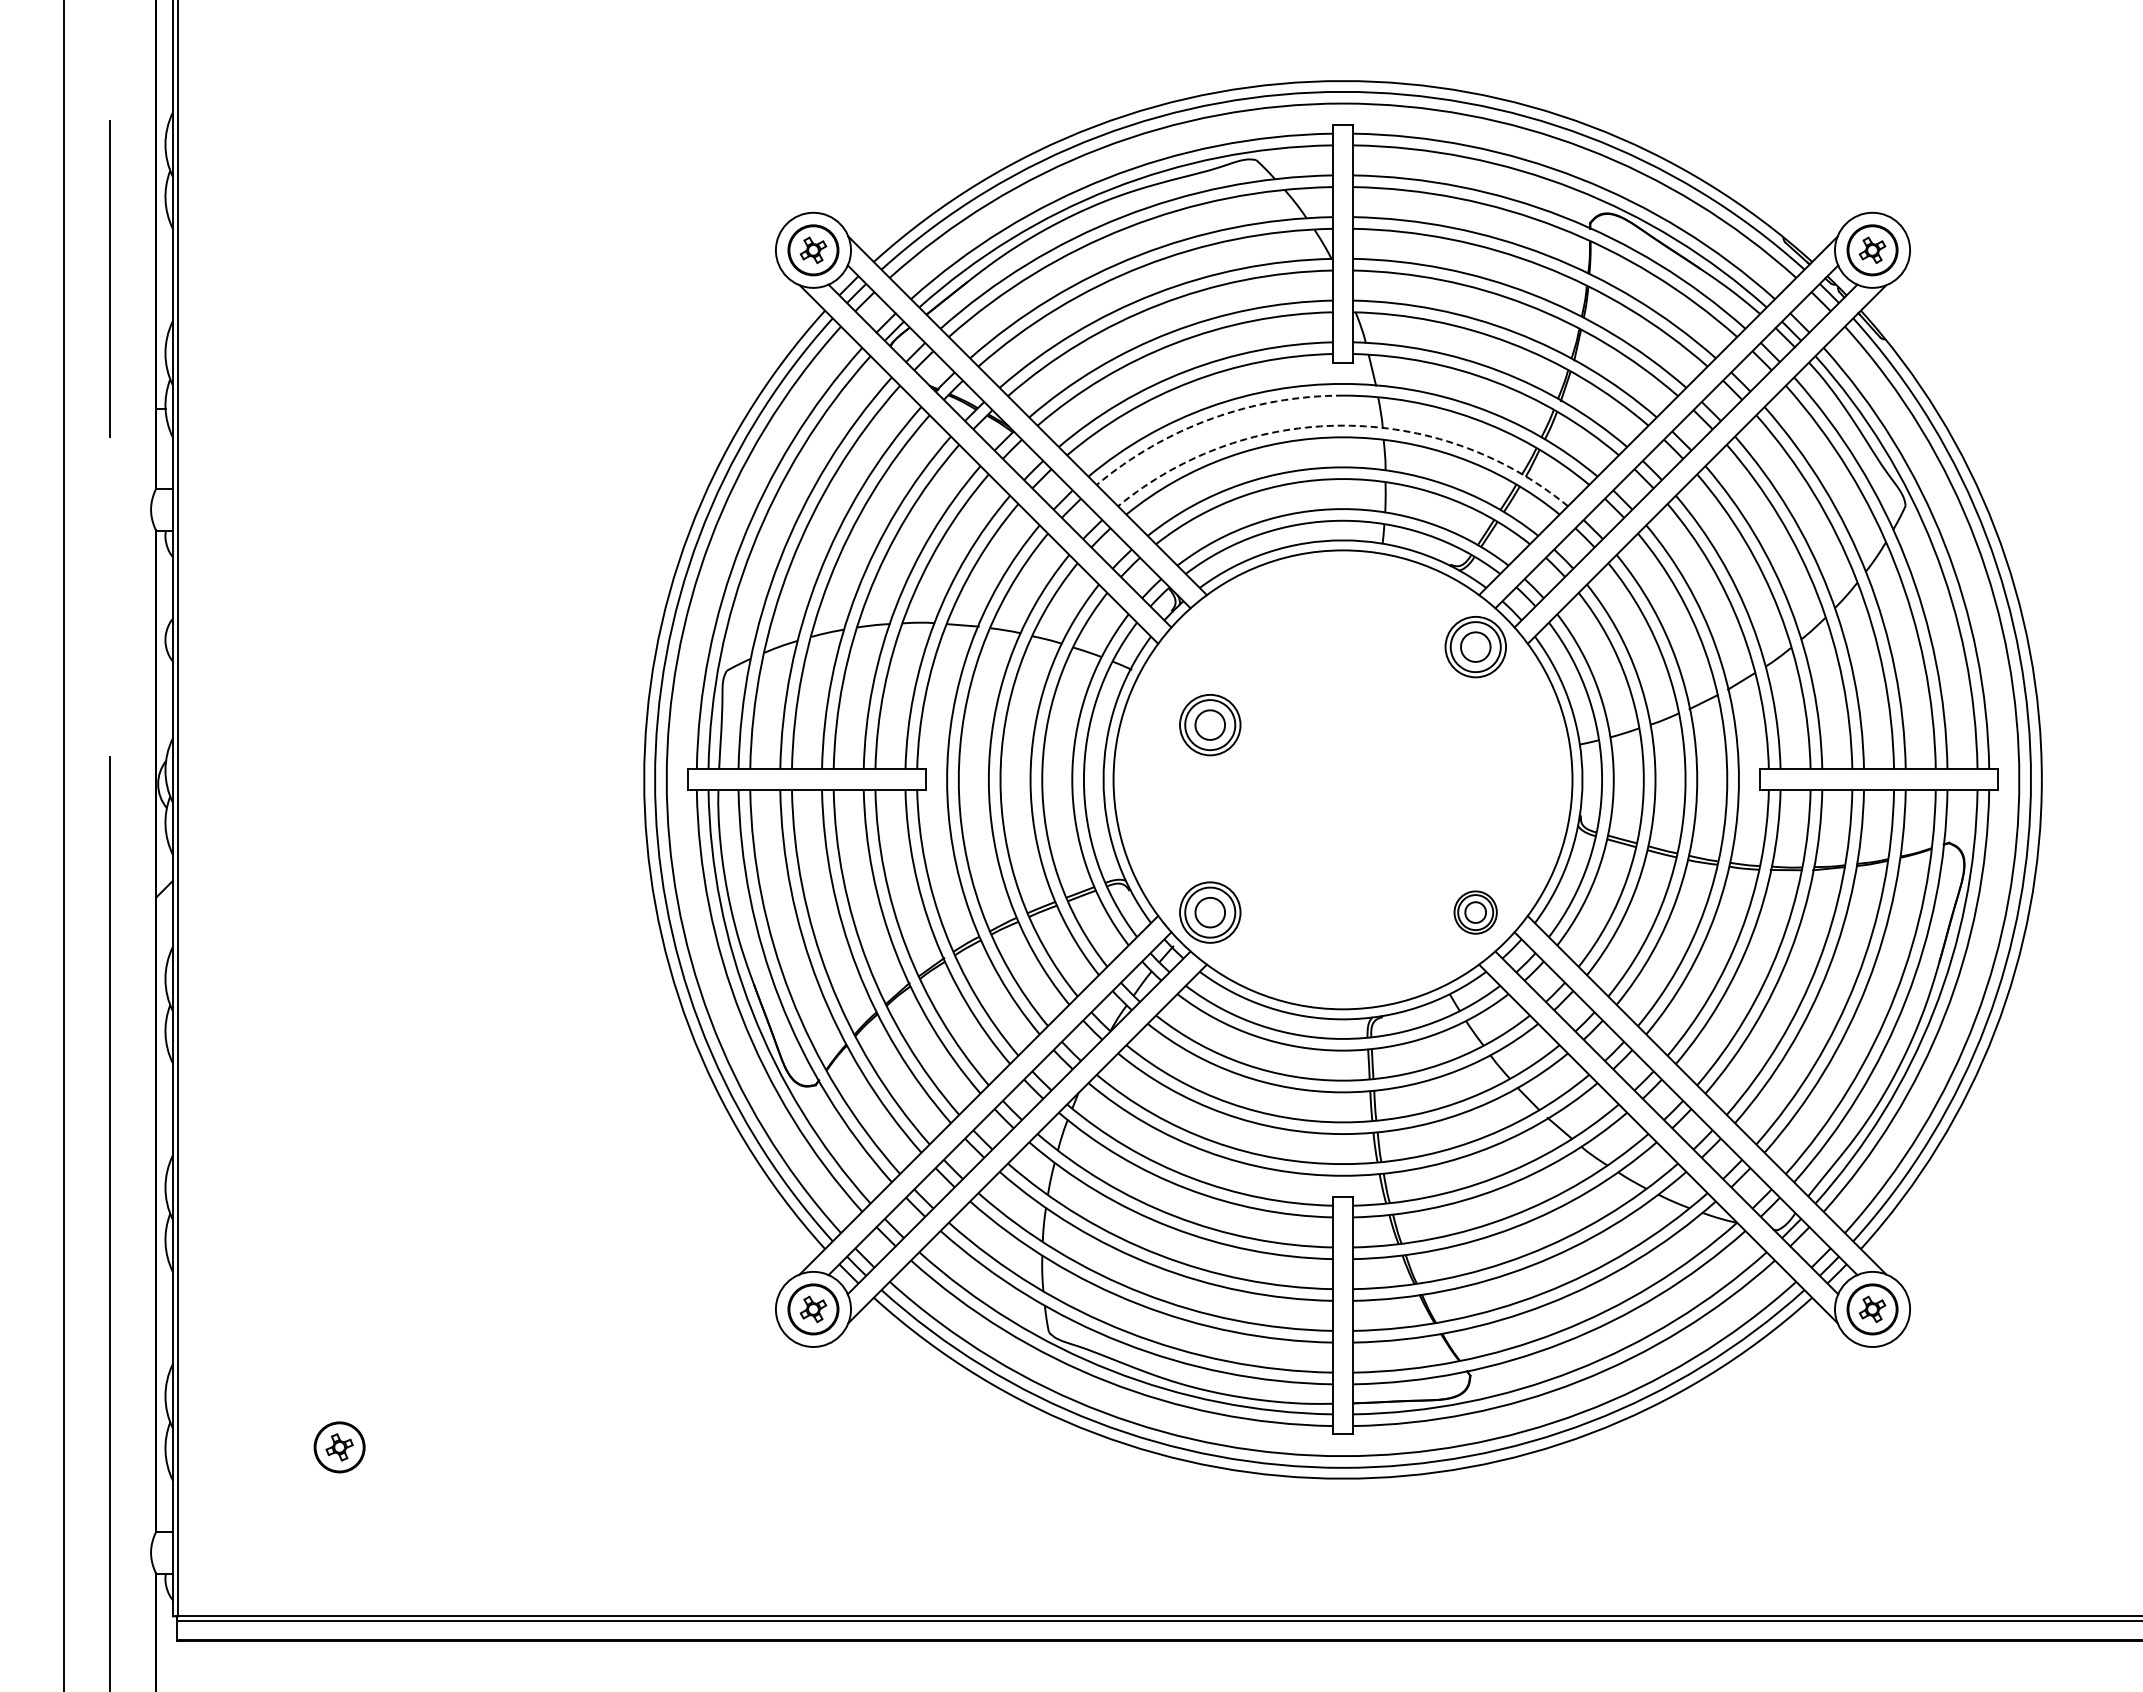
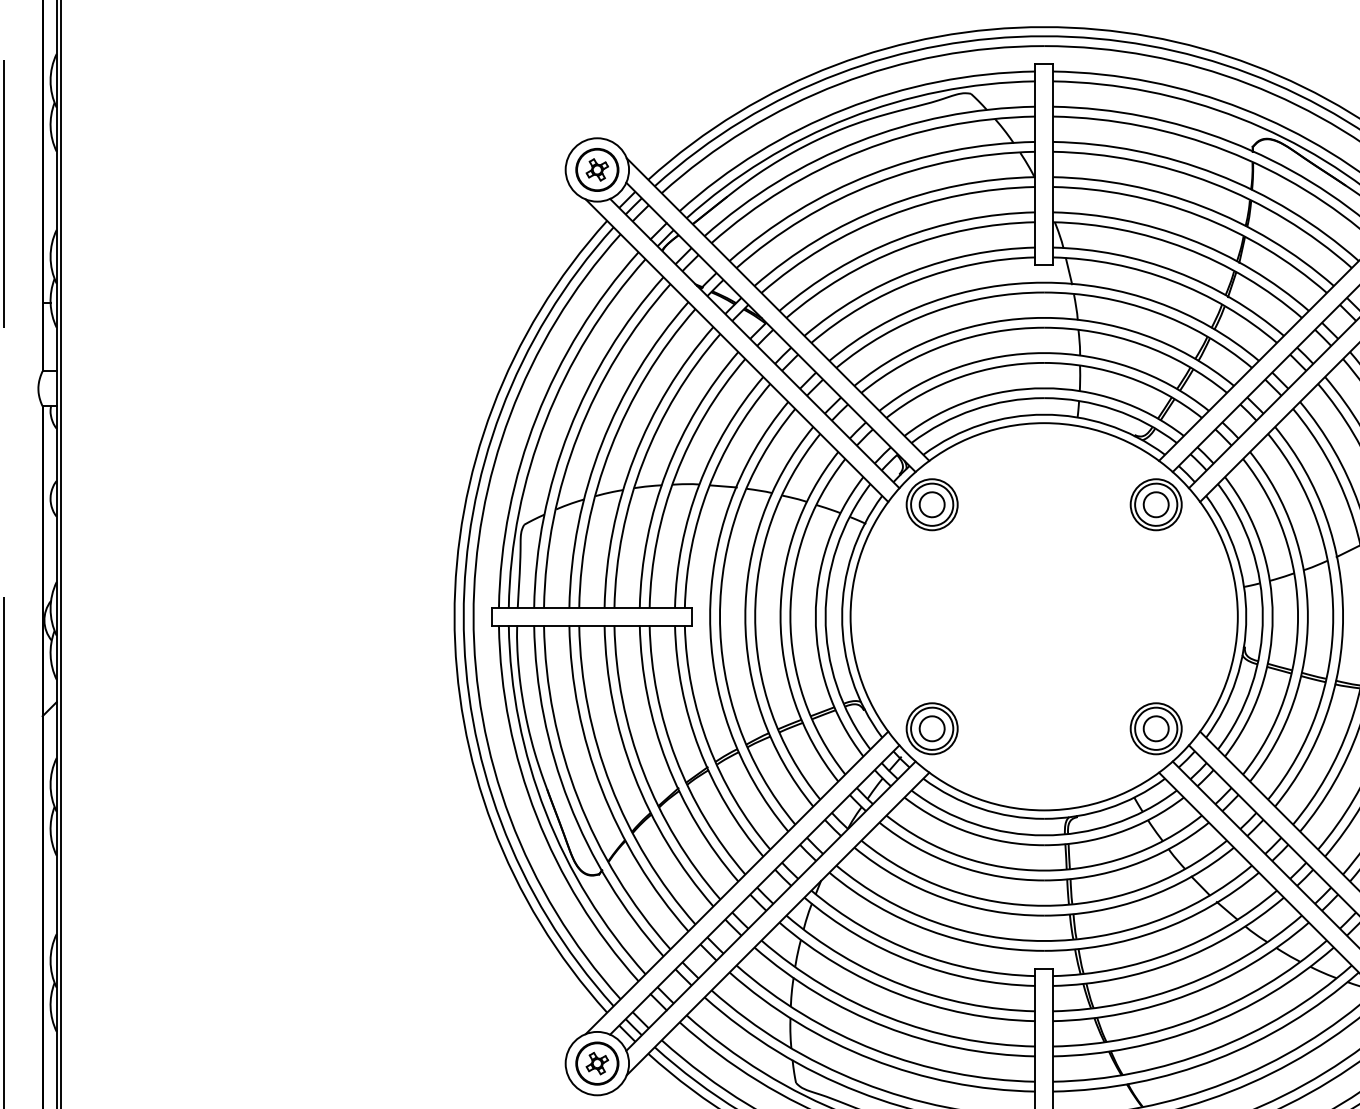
arc: (1212, 418) -> (934, 311), dashed -> solid
arc: (1343, 425) -> (1044, 317), dashed -> solid
part: (1210, 725) -> (932, 505), moved
part: (1475, 912) -> (1155, 728), size x1.43

